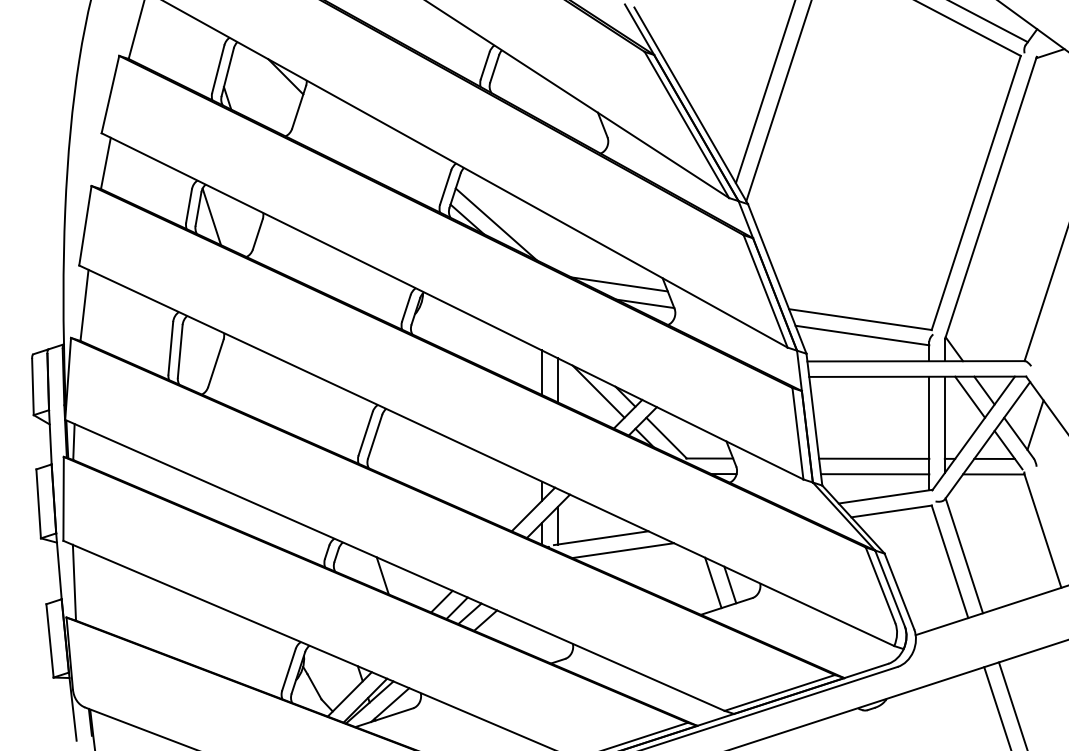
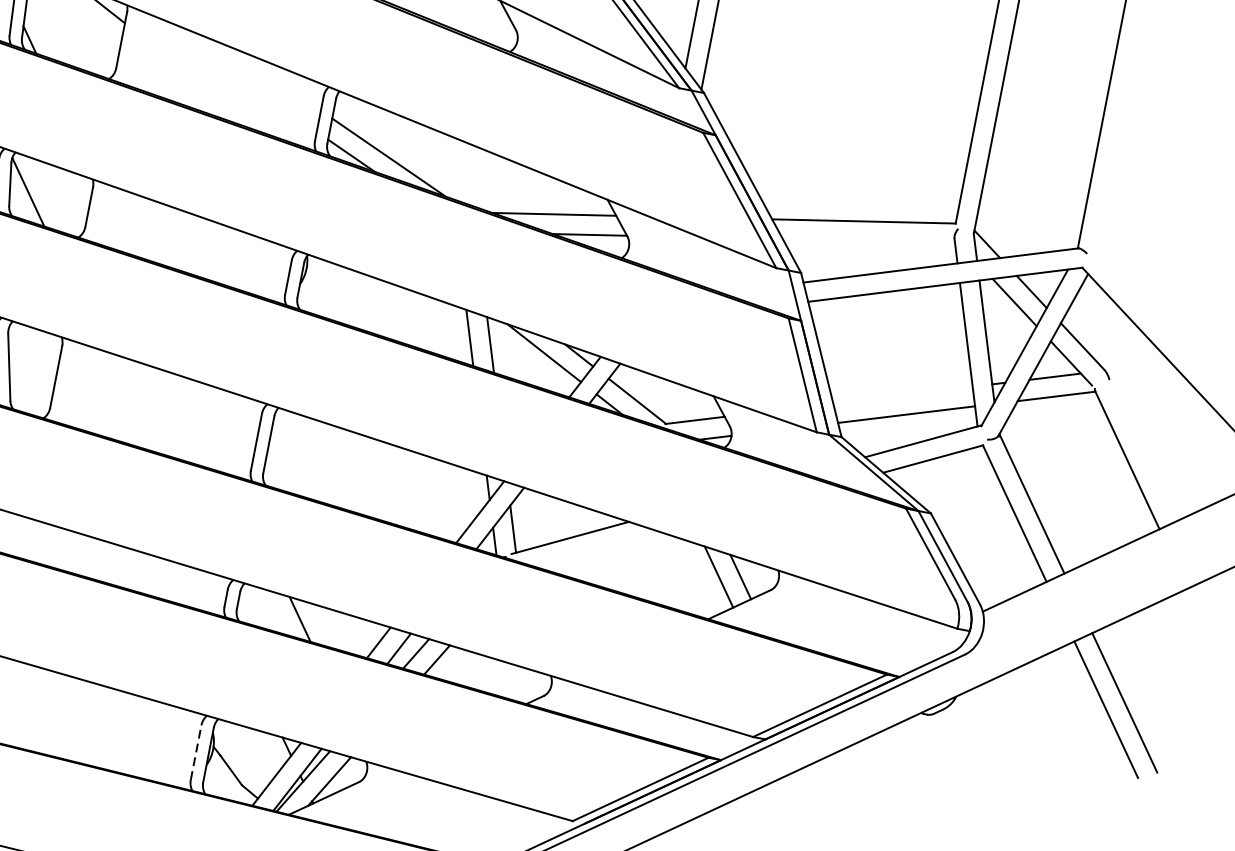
line: (862, 335) -> (869, 241), removed
line: (1035, 424) -> (1101, 326), removed
line: (874, 458) -> (903, 394), removed
line: (623, 550) -> (600, 550), removed
line: (288, 669) -> (195, 752), solid -> dashed

